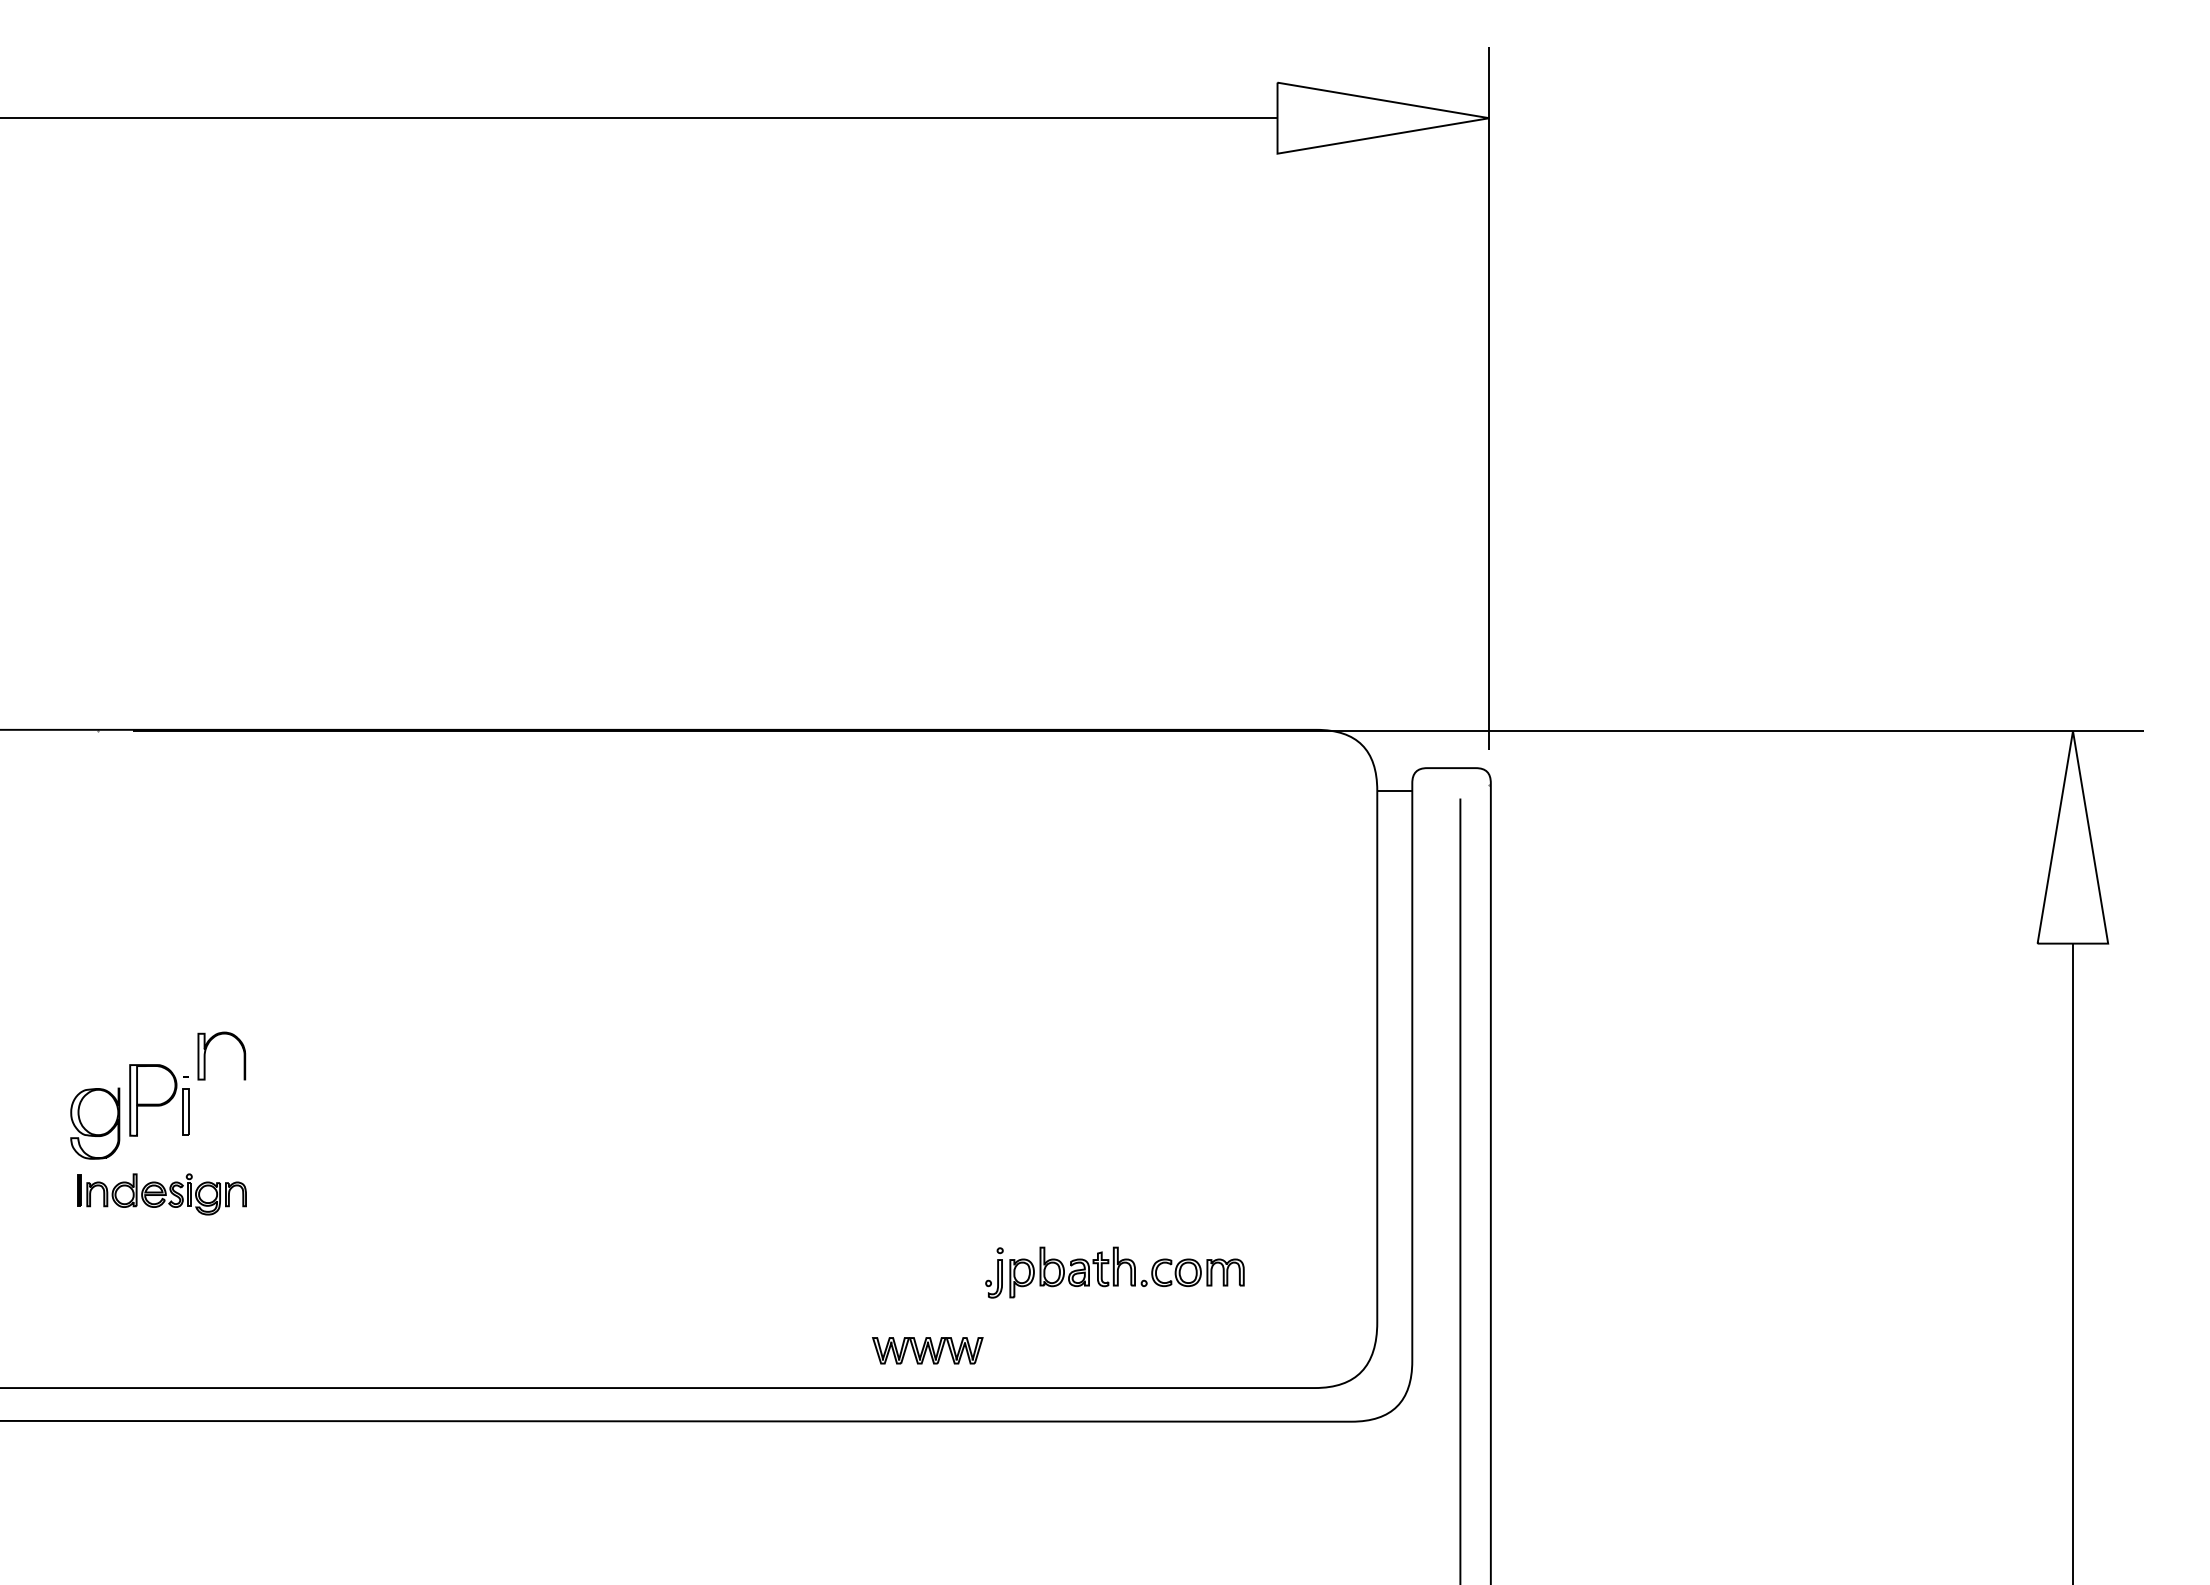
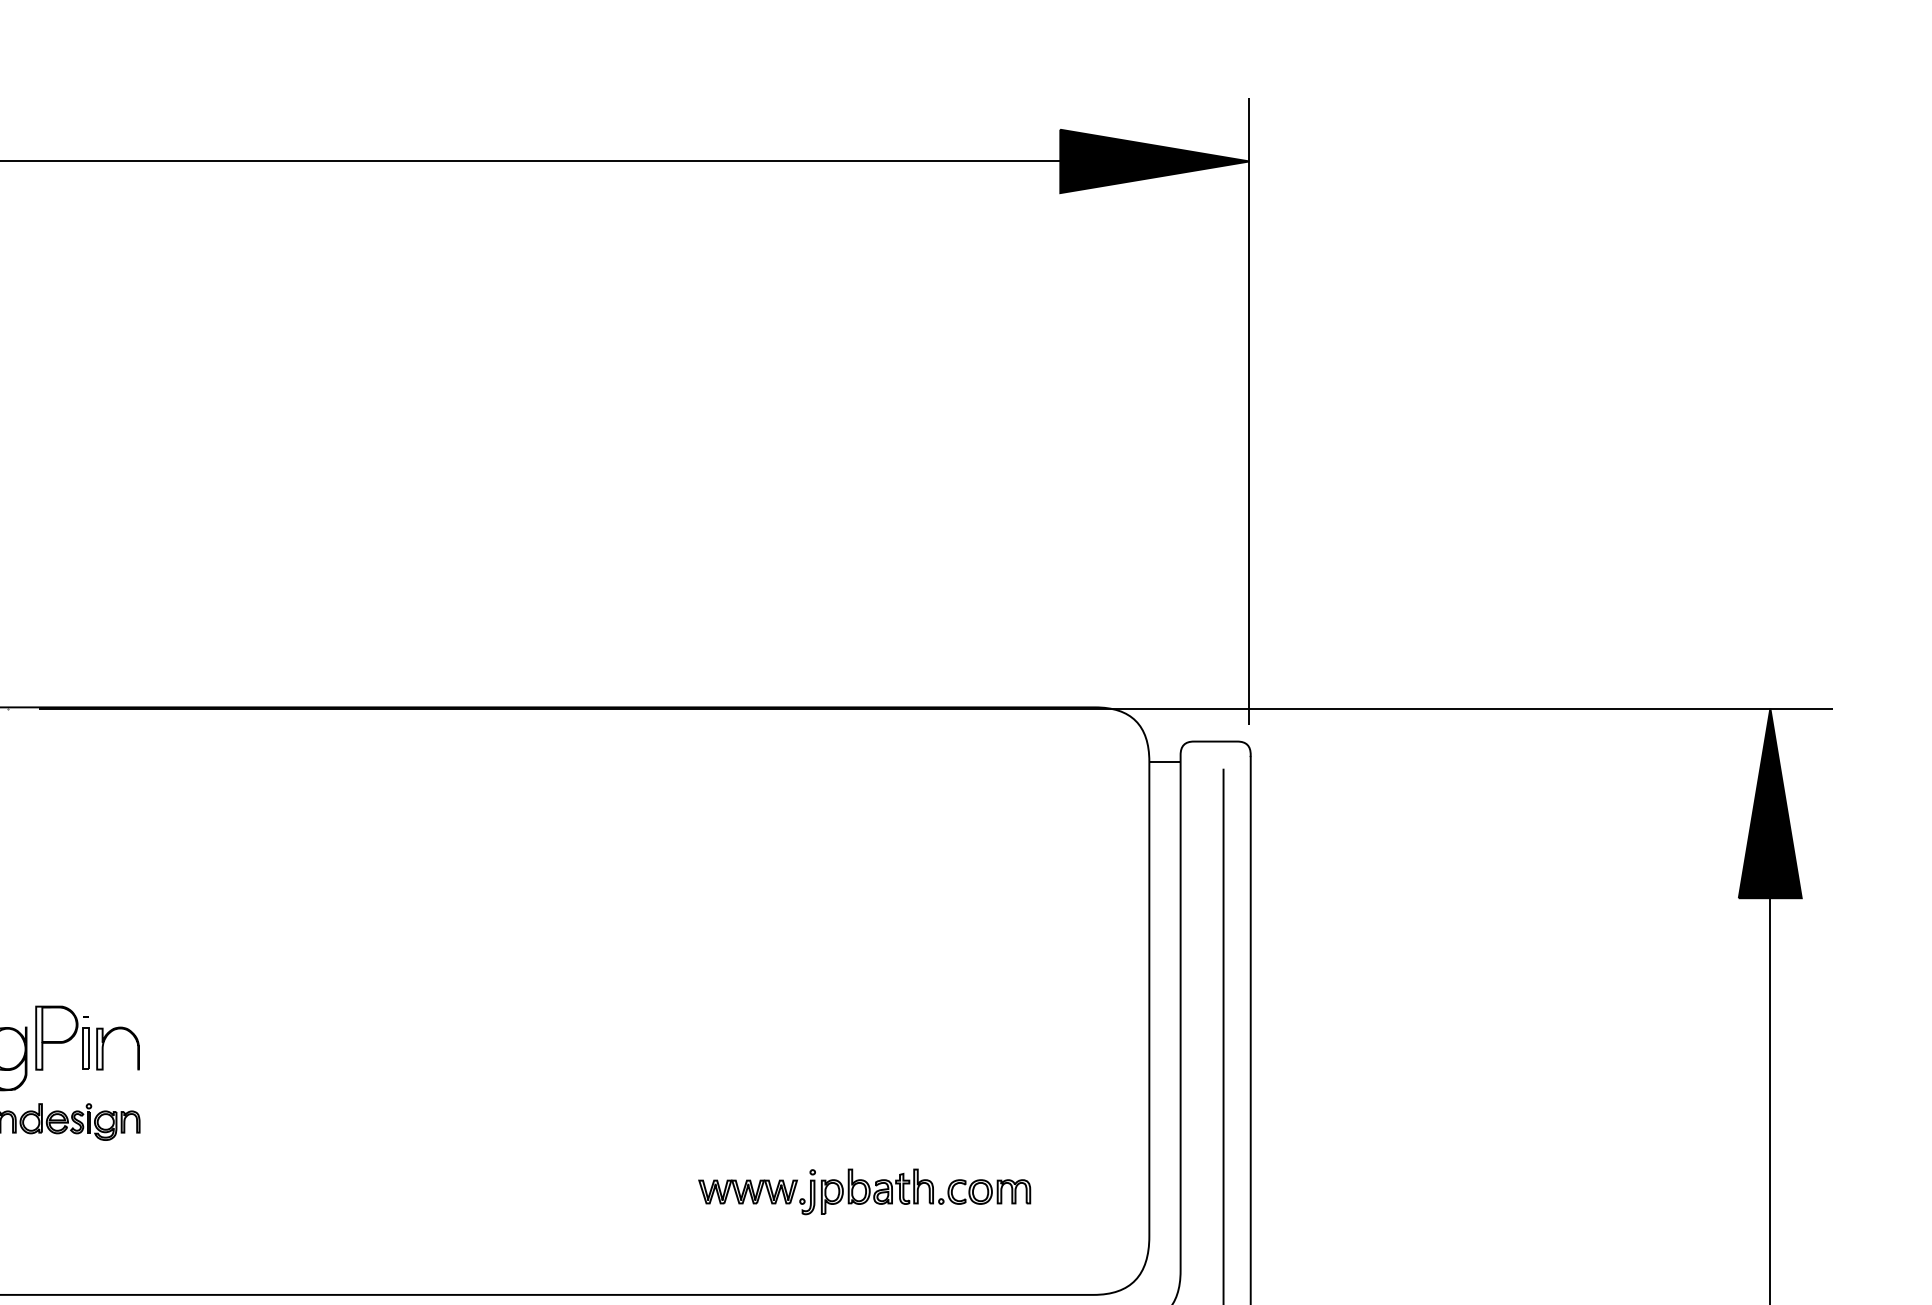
fill: (1383, 117) -> (1154, 160), added
fill: (2072, 837) -> (1769, 803), added
part: (206, 1050) -> (104, 1043), moved
part: (927, 1350) -> (747, 1191), moved

